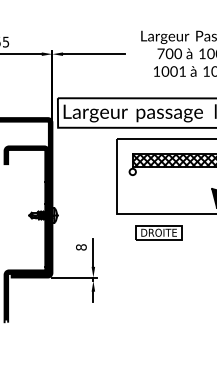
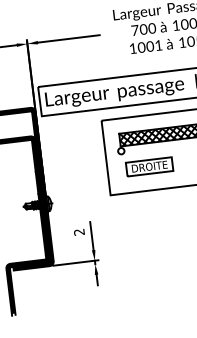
part: (158, 232) -> (149, 166), moved
text: (81, 247) -> (79, 232), 8 -> 2

